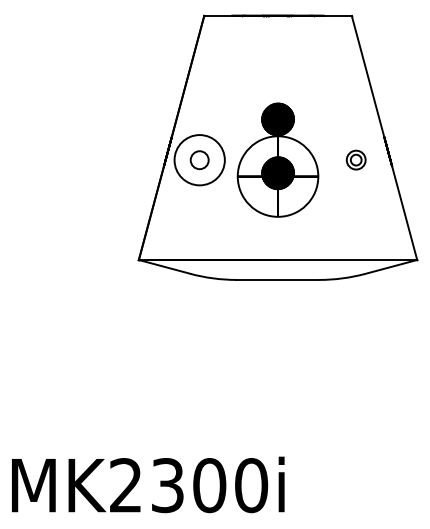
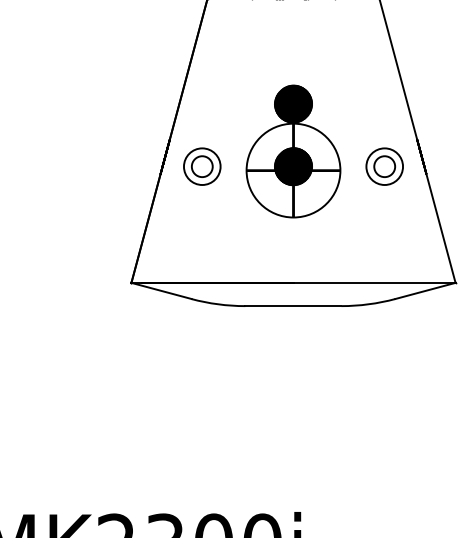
circle: (199, 159) -> (202, 165), size x0.62
part: (277, 159) -> (292, 150), moved
part: (355, 159) -> (383, 165), size x1.67

